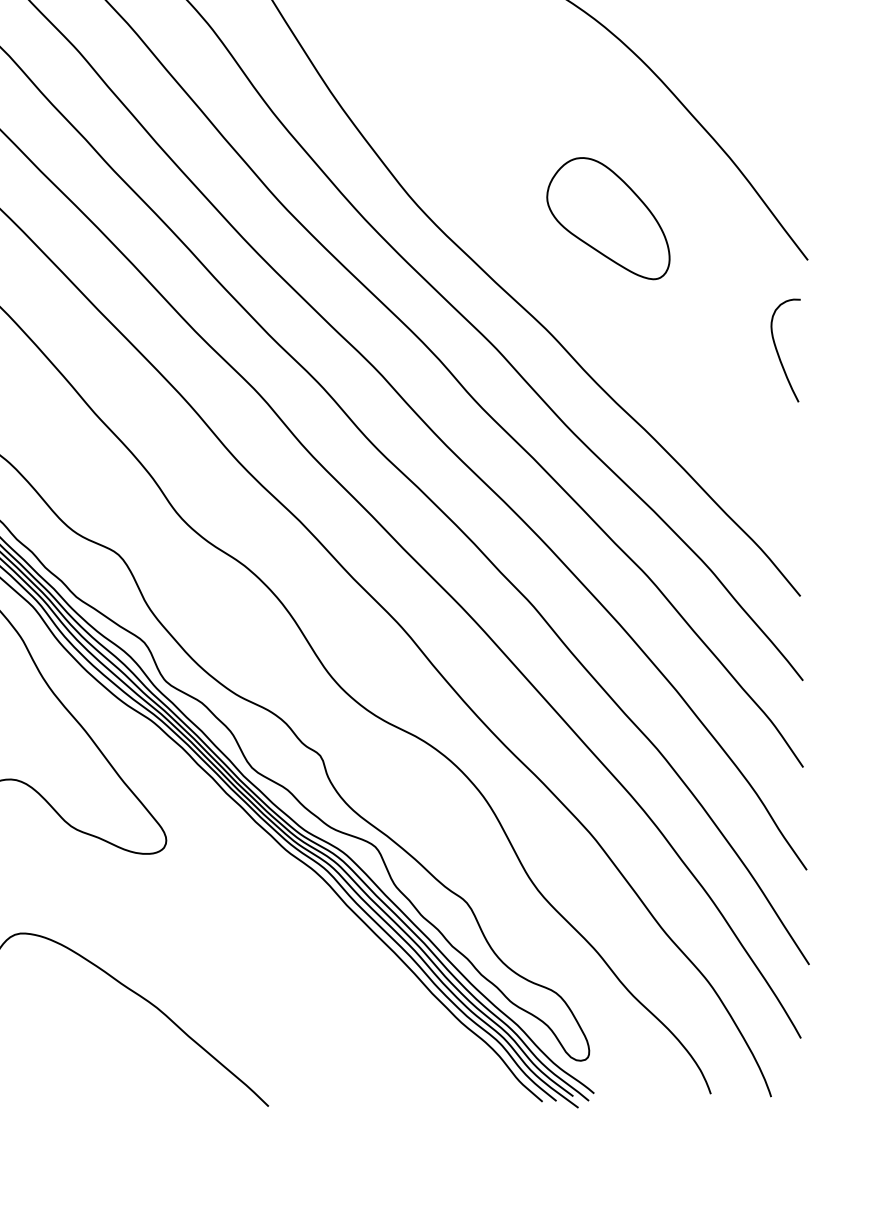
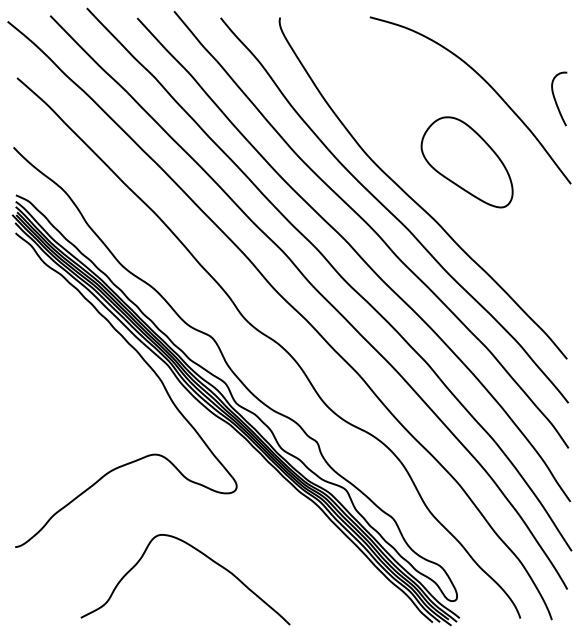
part: (607, 218) -> (466, 162), size x1.43
curve: (780, 353) -> (556, 100), moved

